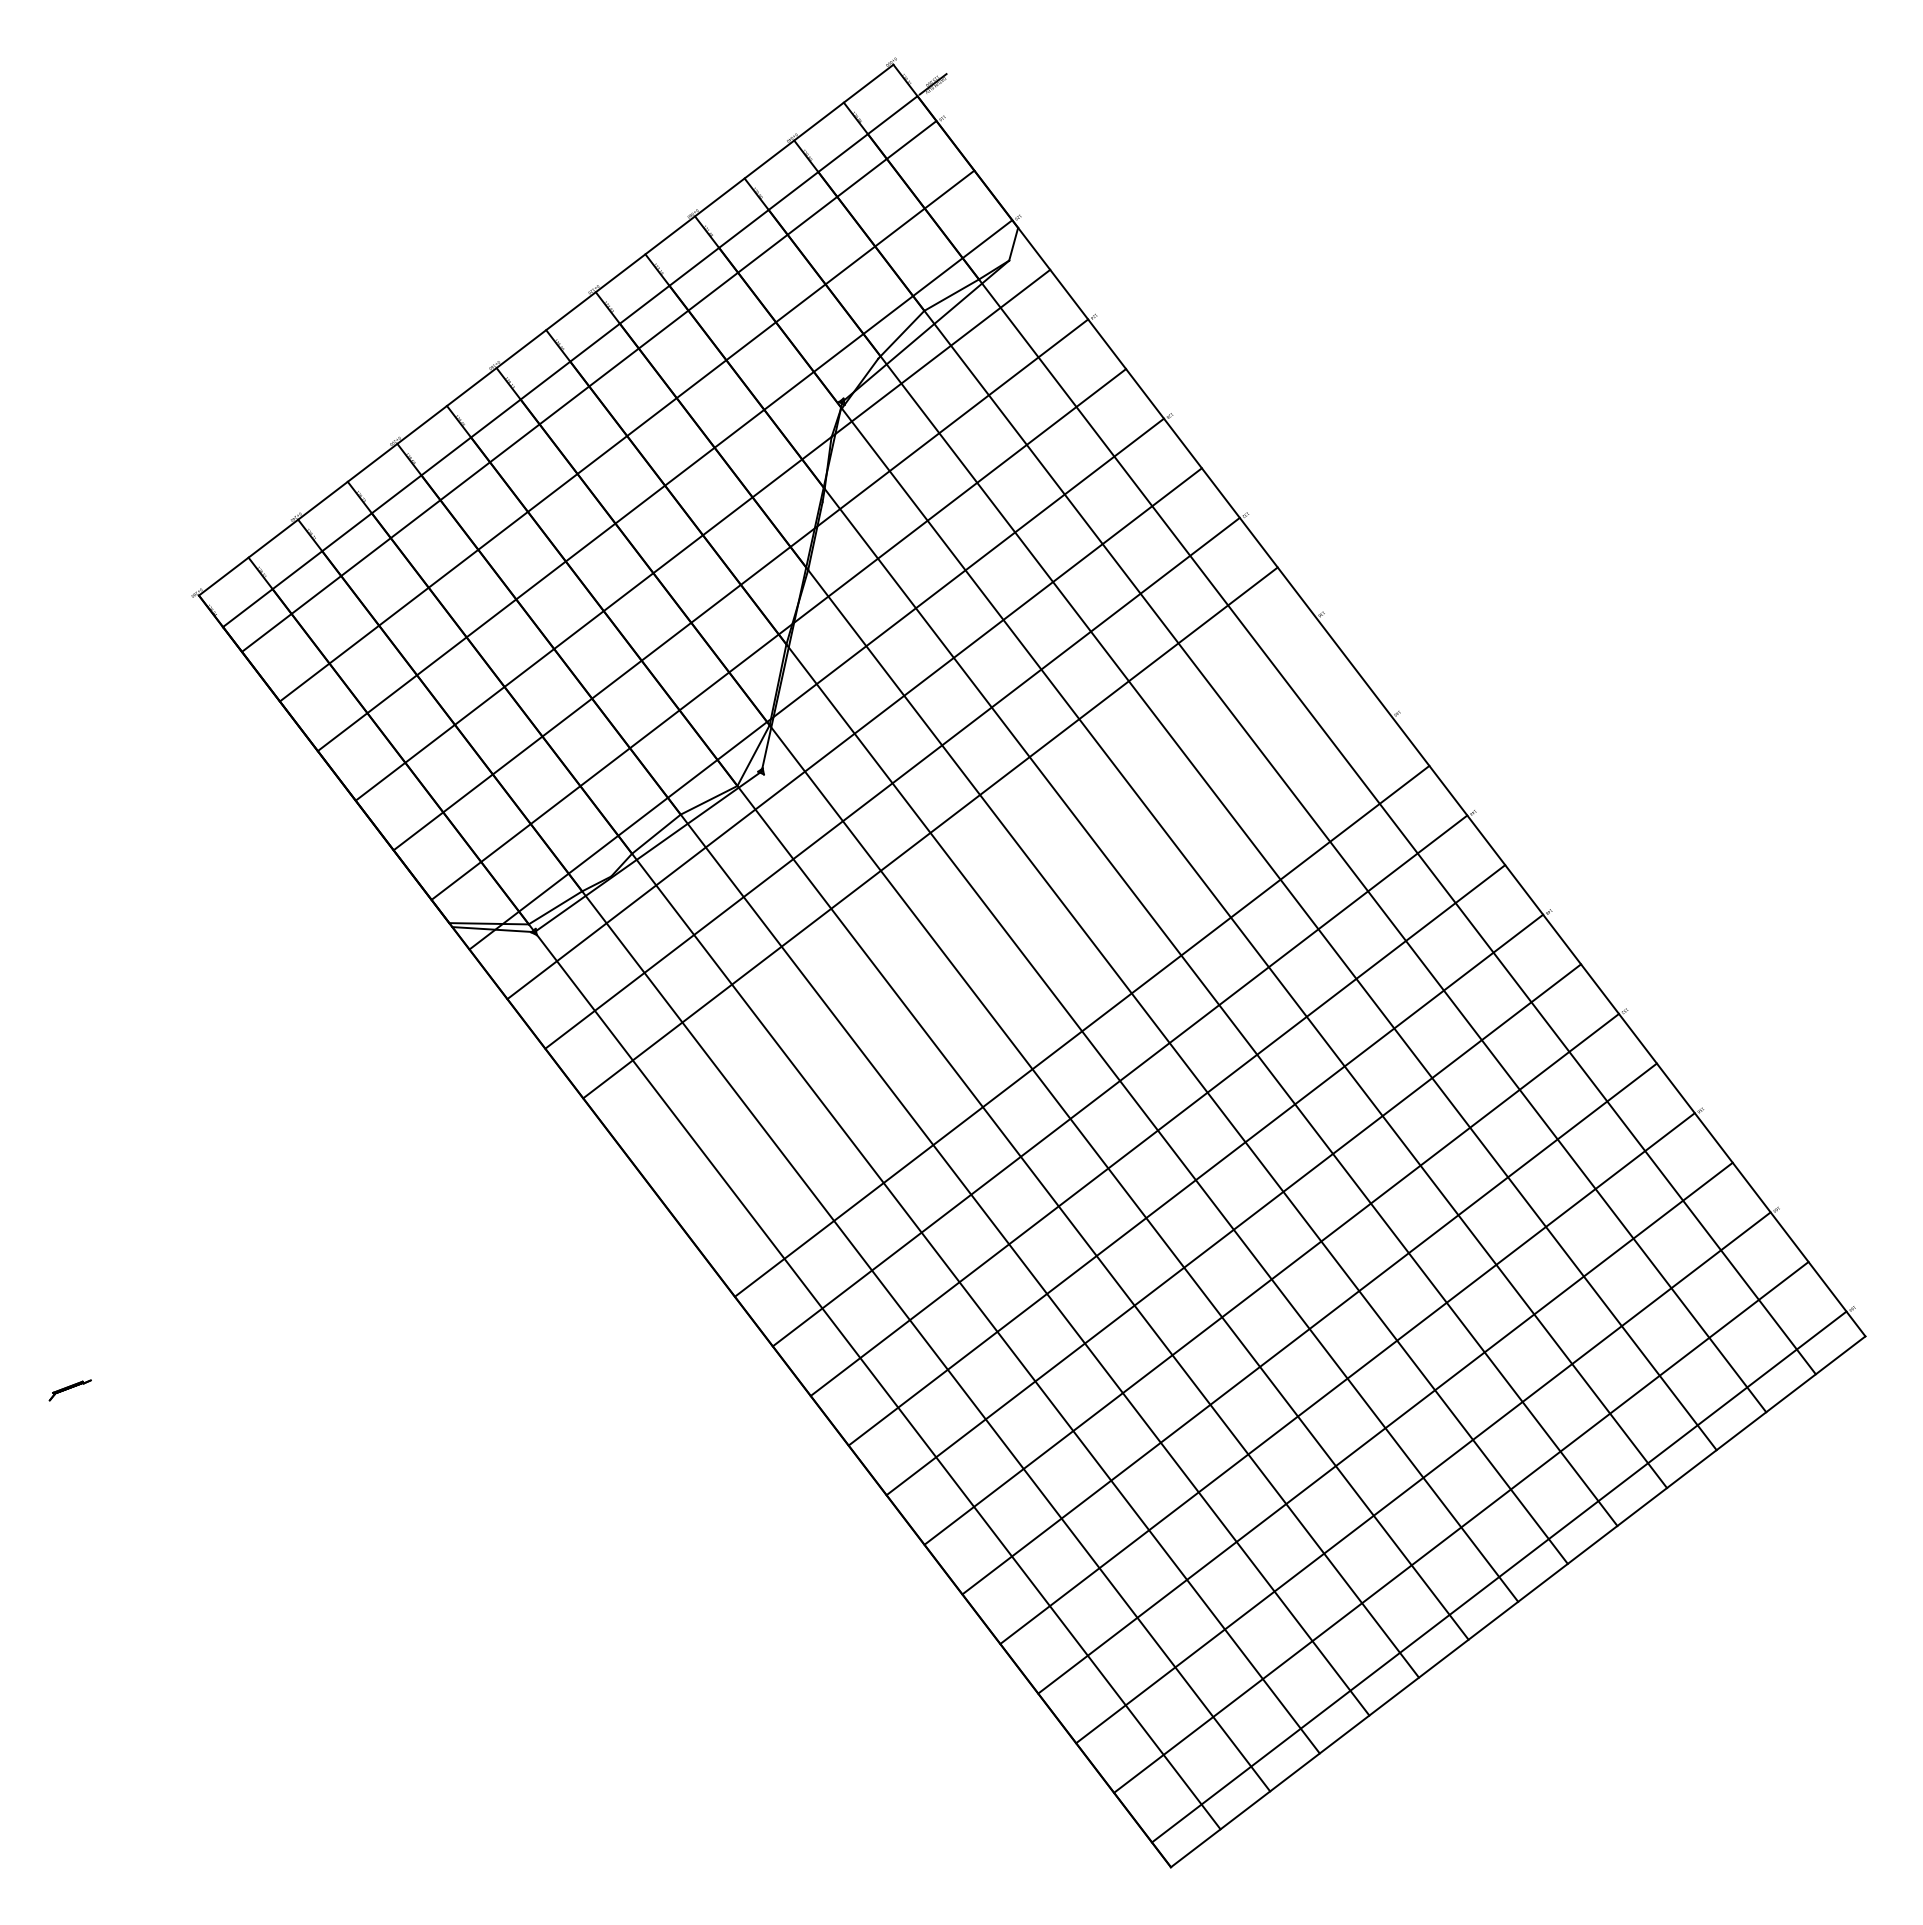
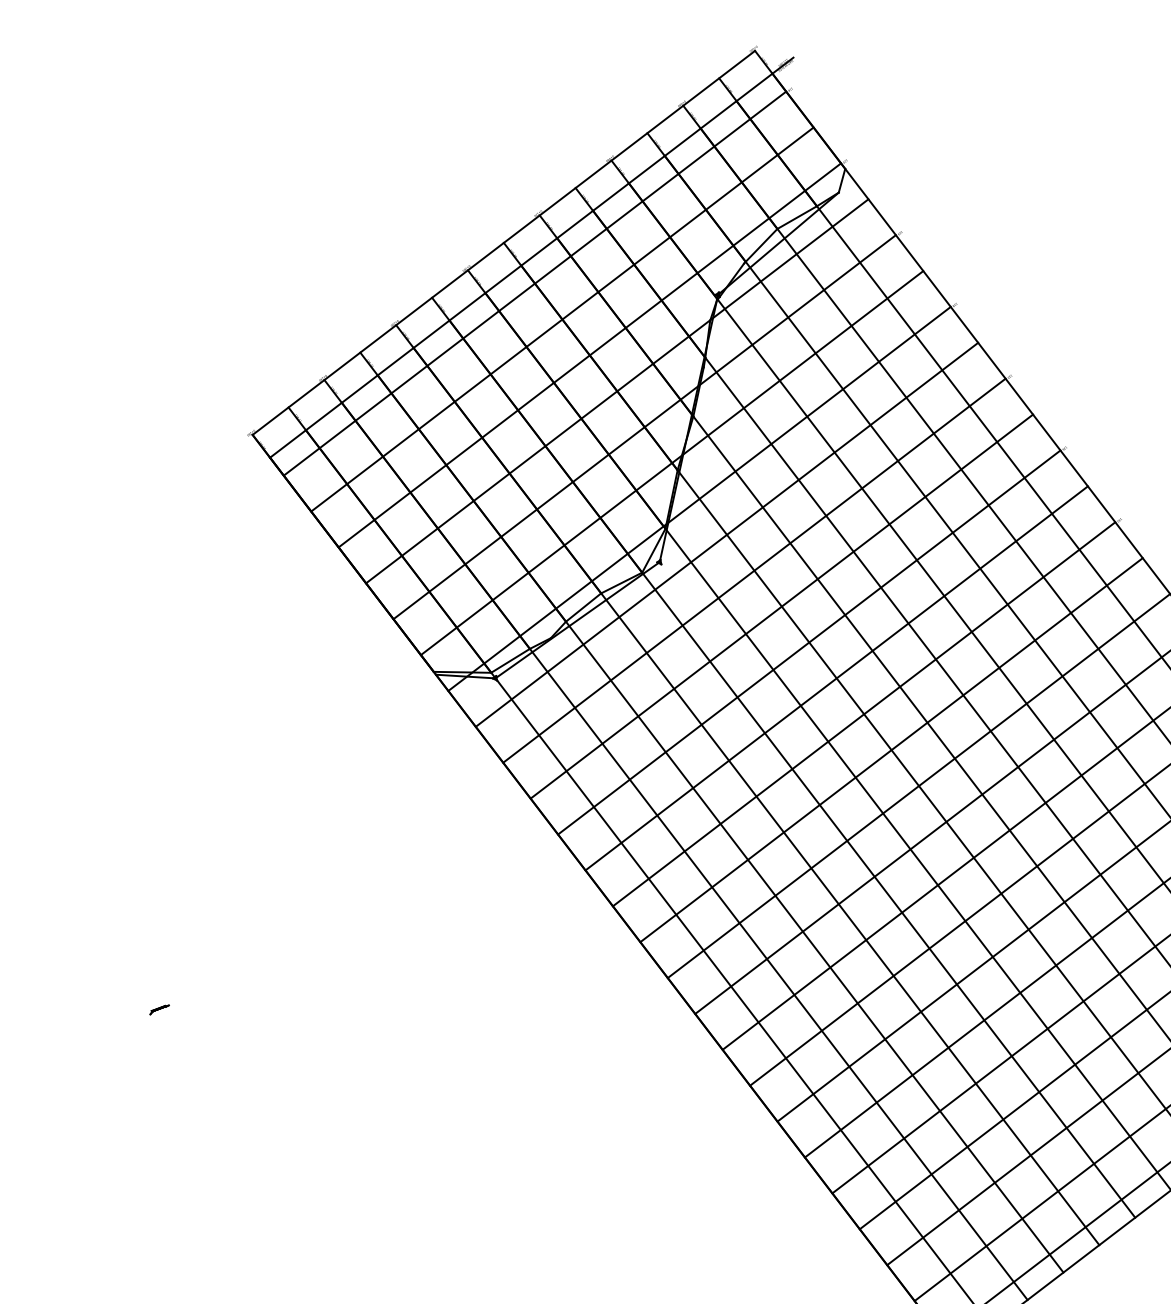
line: (968, 882) -> (809, 642), added
line: (1006, 931) -> (836, 677), added
line: (1044, 981) -> (864, 714), added
part: (70, 1390) -> (159, 1009), size x0.62

